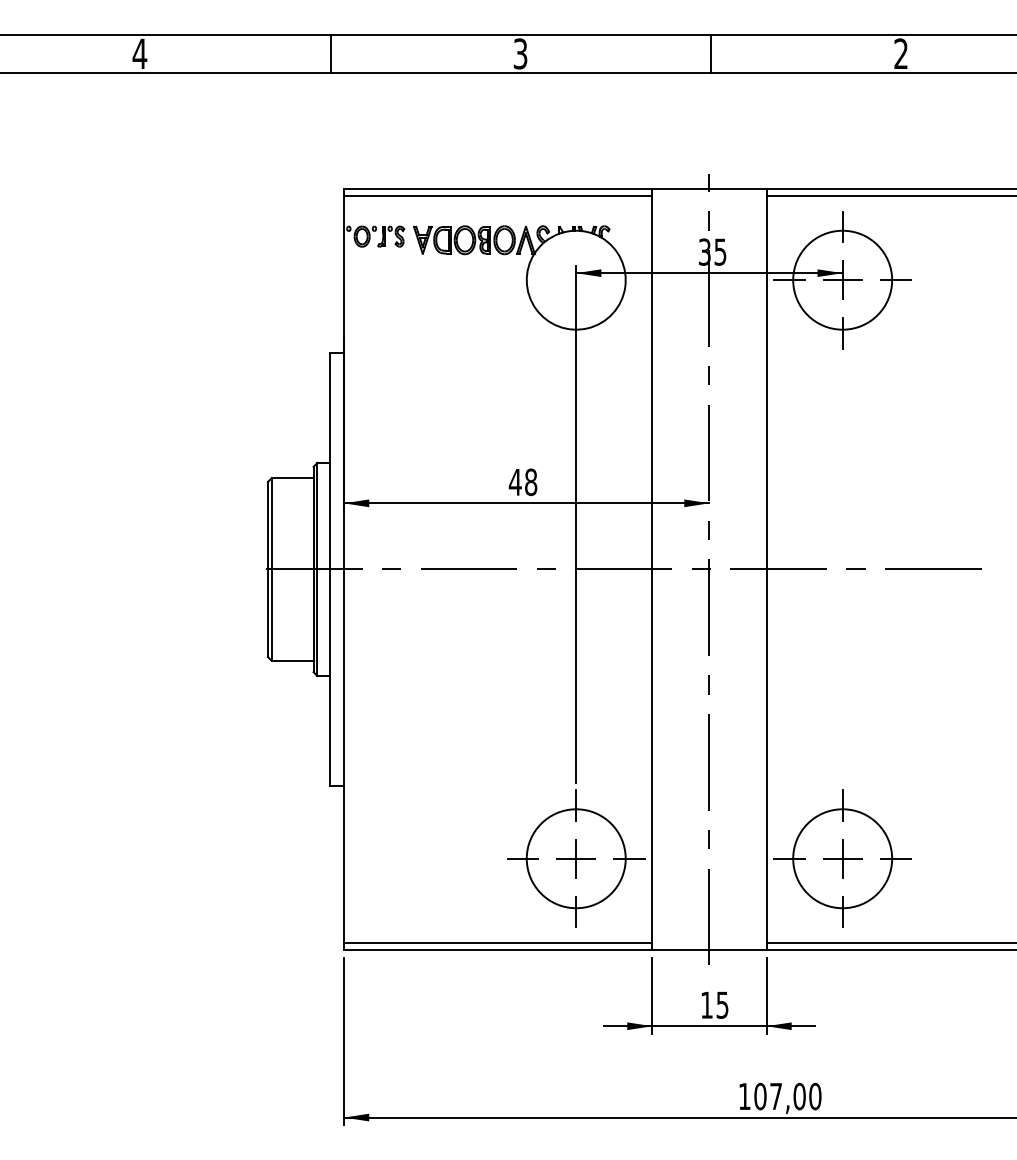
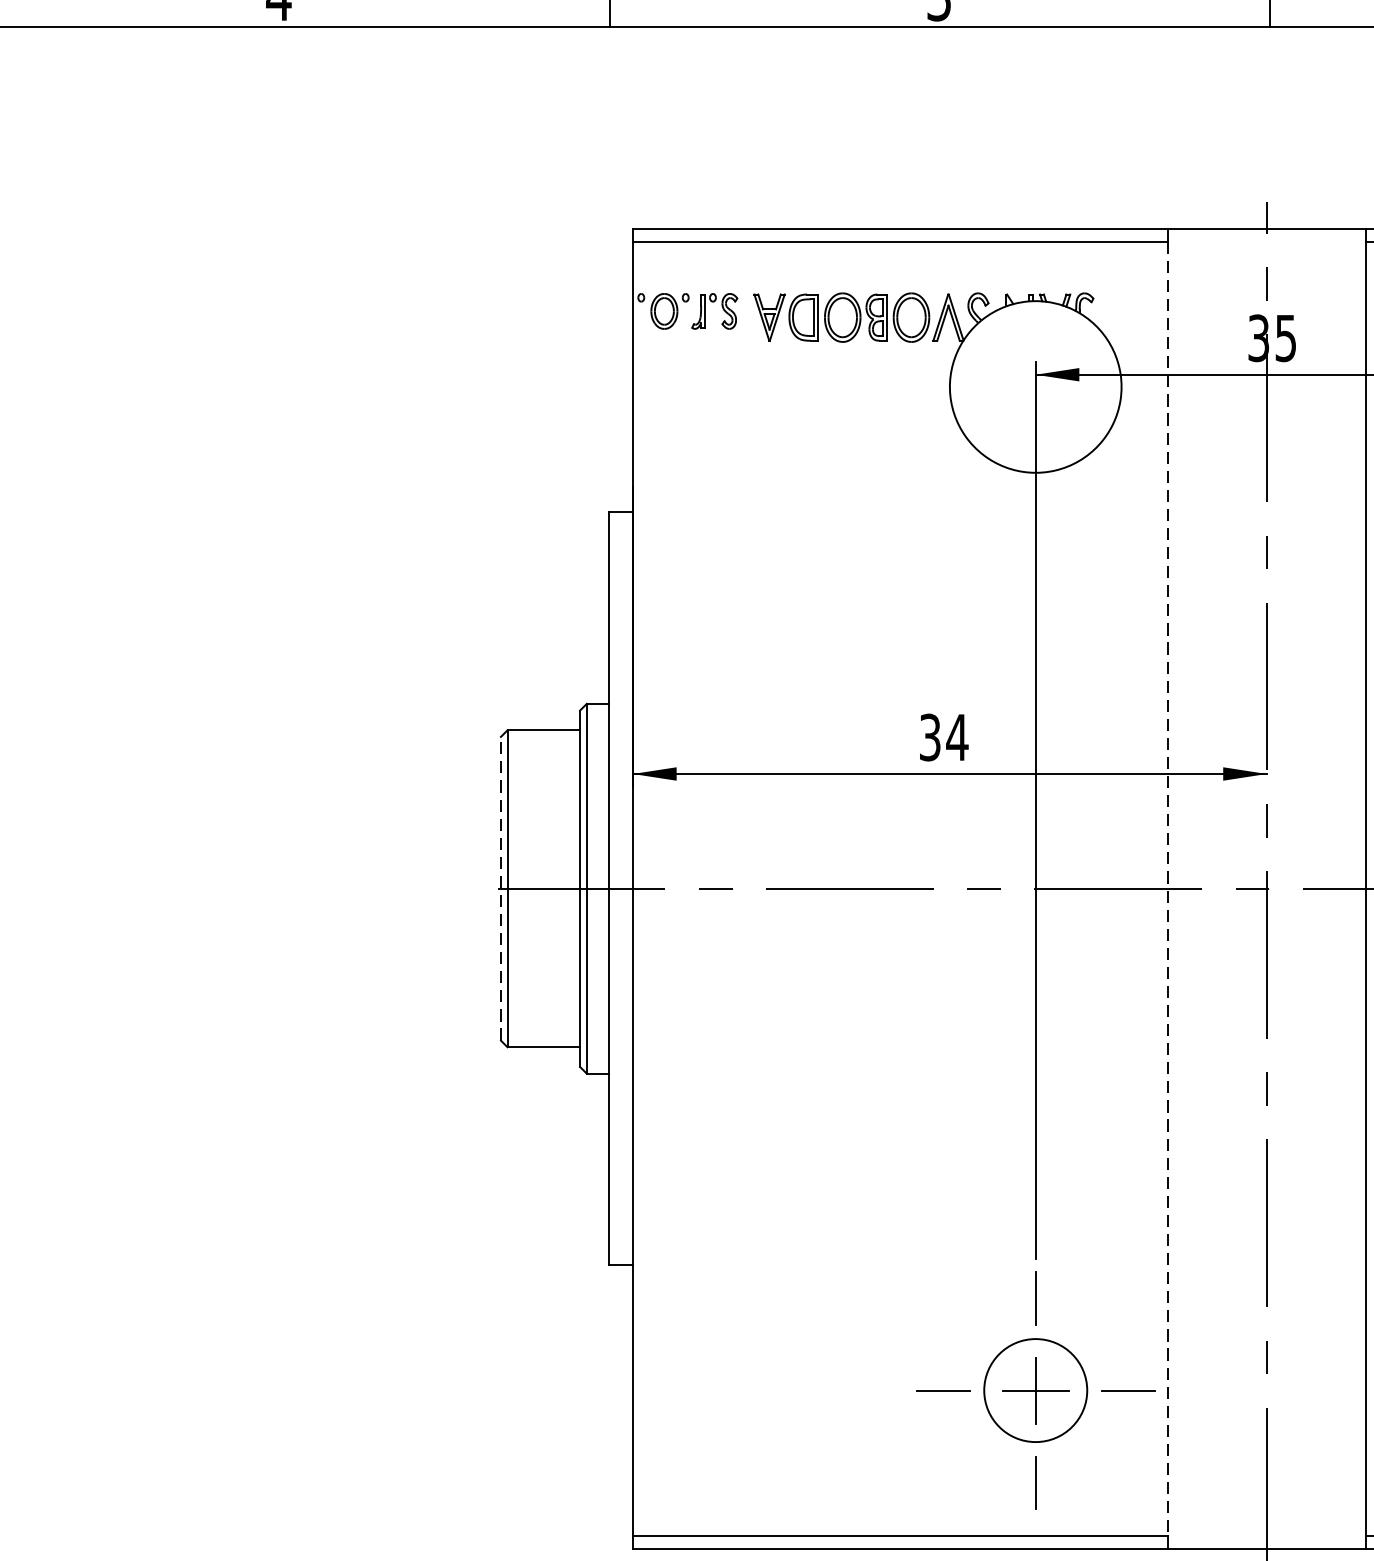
text: (522, 482) -> (942, 737), 48 -> 34
line: (267, 569) -> (500, 888), solid -> dashed
line: (652, 570) -> (1168, 890), solid -> dashed
circle: (575, 858) -> (1034, 1390), size x0.6

